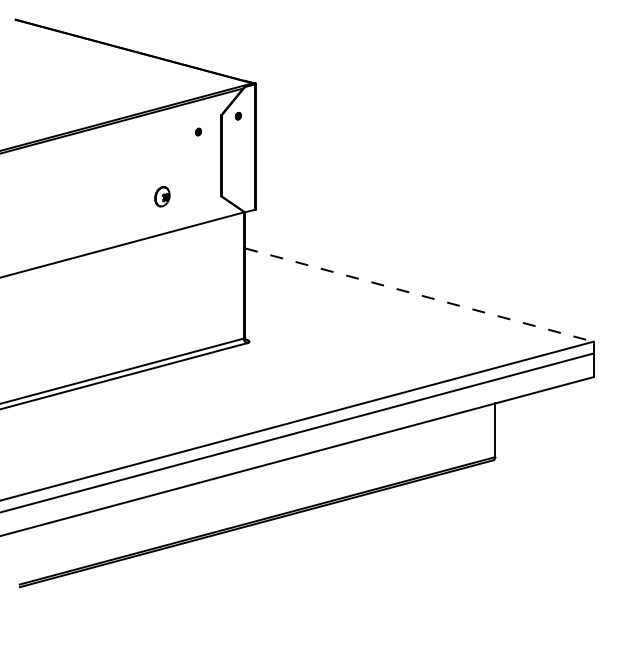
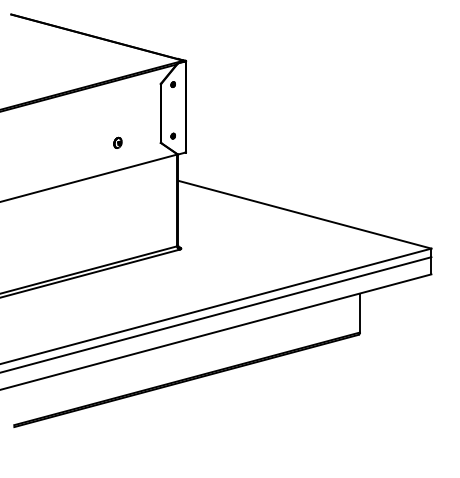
part: (197, 131) -> (172, 135), moved
part: (161, 195) -> (117, 142), size x0.71
line: (420, 294) -> (305, 214), dashed -> solid

